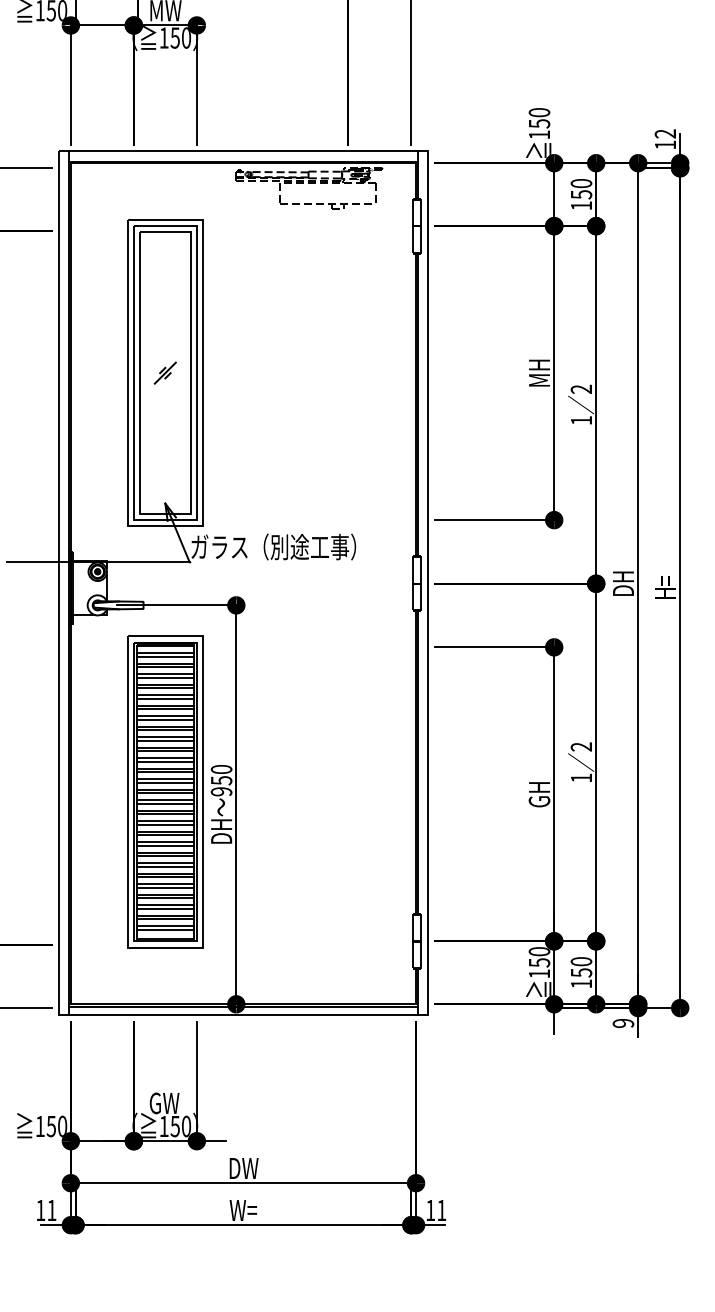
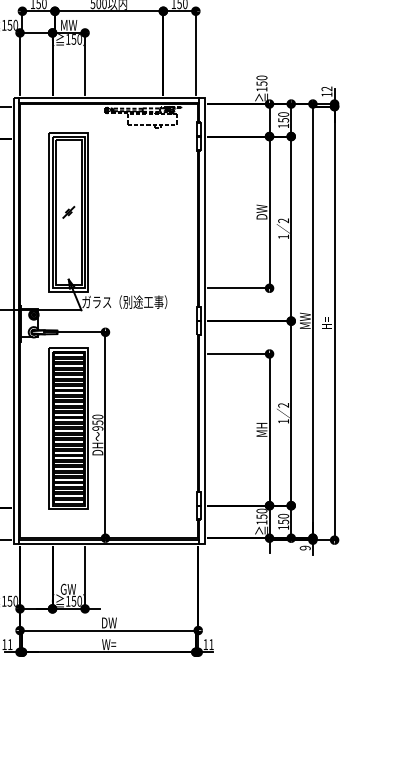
text: (538, 371) -> (261, 211), MH -> DW
text: (623, 582) -> (305, 320), DH -> MW
text: (538, 793) -> (261, 429), GH -> MH

